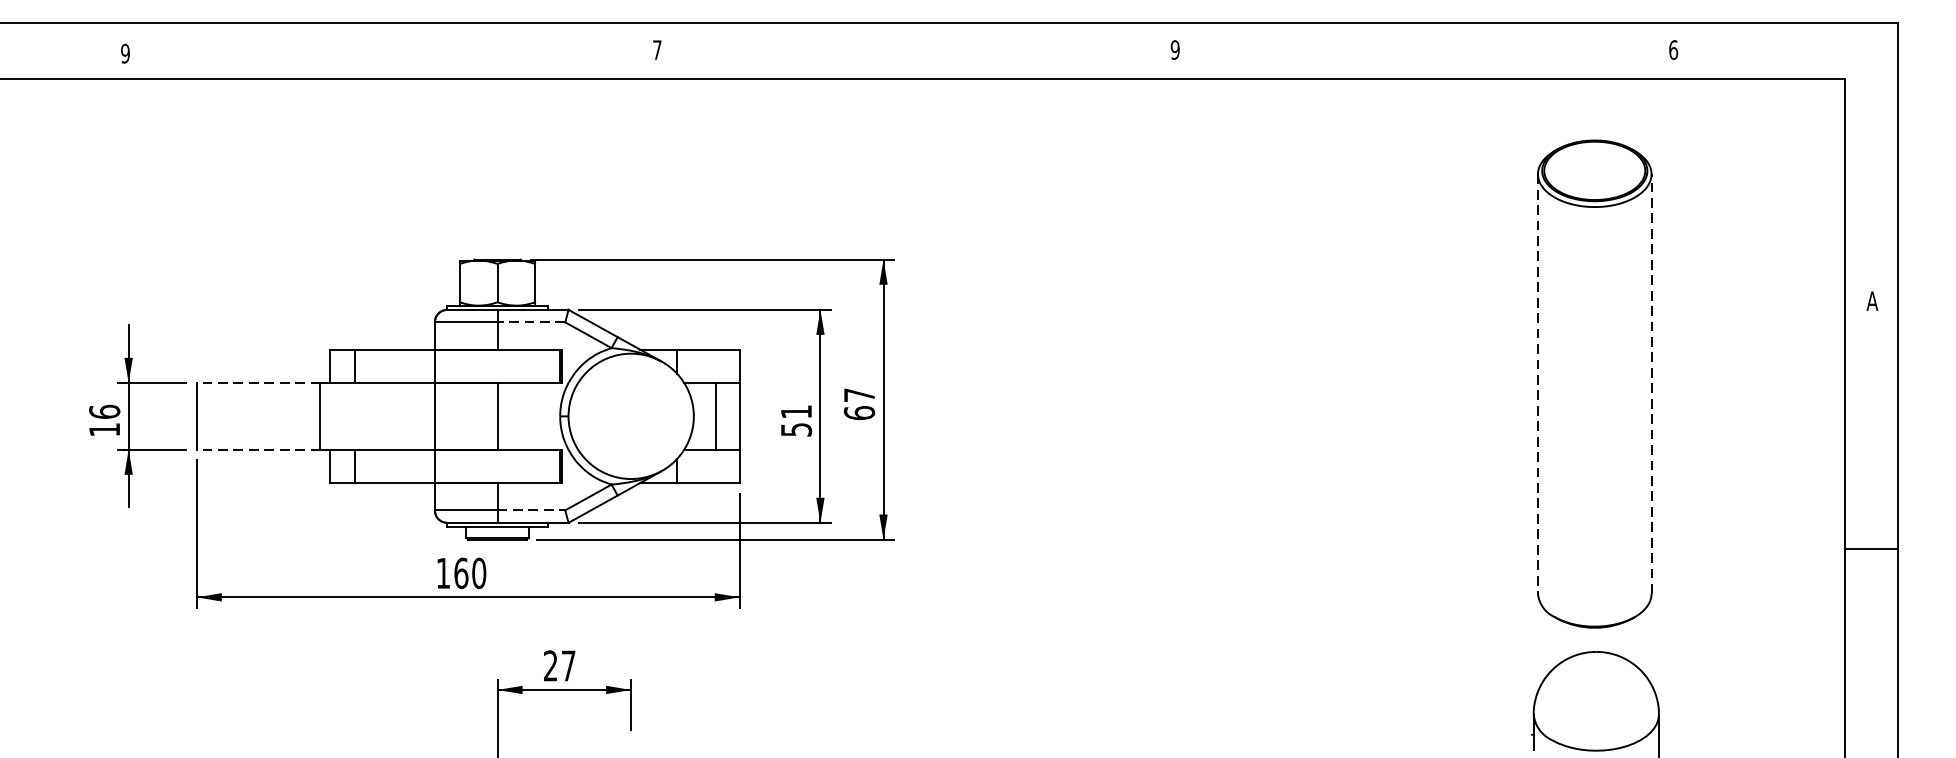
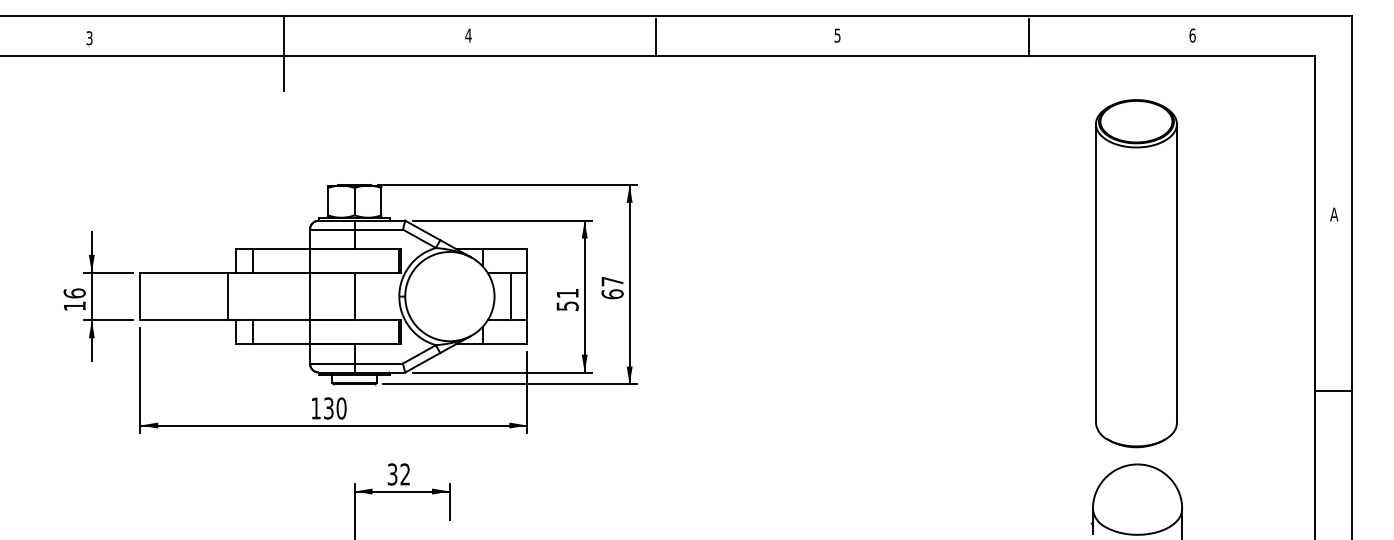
text: (657, 49) -> (468, 35), 7 -> 4
text: (1175, 49) -> (837, 35), 9 -> 5
text: (125, 52) -> (89, 37), 9 -> 3
line: (921, 52) -> (656, 37), added
line: (1443, 52) -> (1028, 37), added
line: (399, 75) -> (284, 53), added
line: (530, 322) -> (378, 229), dashed -> solid
line: (257, 382) -> (183, 272), dashed -> solid
line: (1650, 383) -> (1176, 273), dashed -> solid
line: (1537, 385) -> (1095, 274), dashed -> solid
line: (257, 449) -> (183, 320), dashed -> solid
line: (532, 510) -> (379, 363), dashed -> solid
text: (460, 573) -> (328, 408), 160 -> 130
text: (559, 666) -> (398, 474), 27 -> 32

